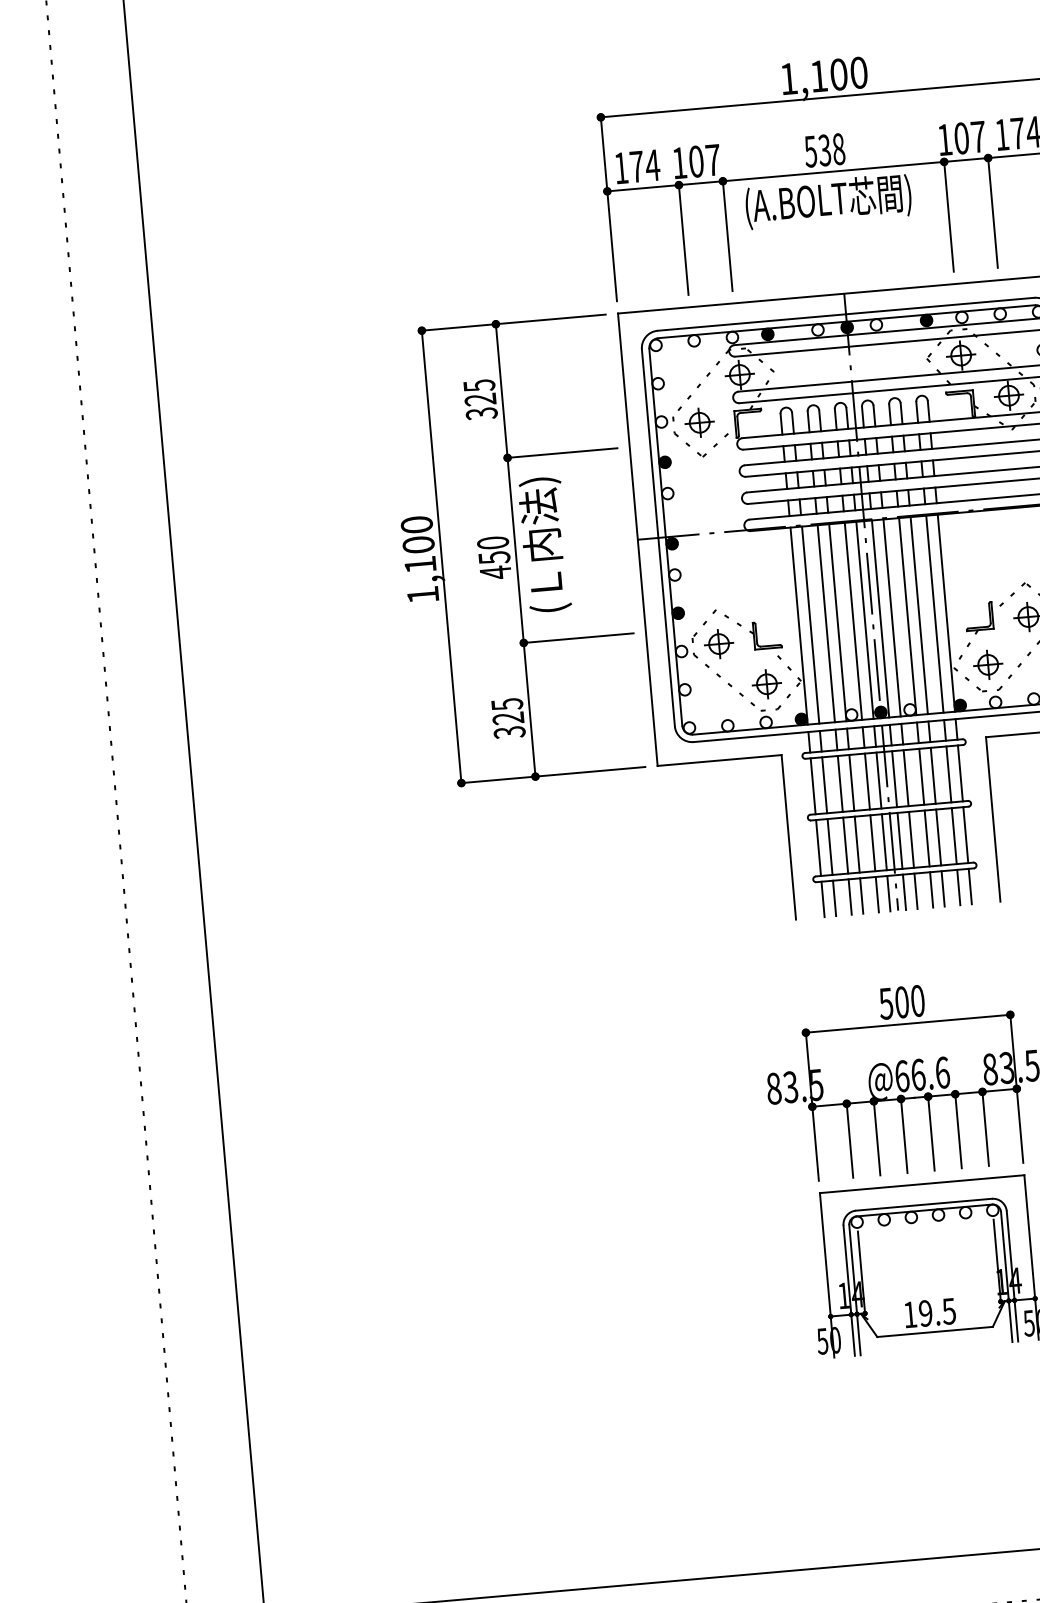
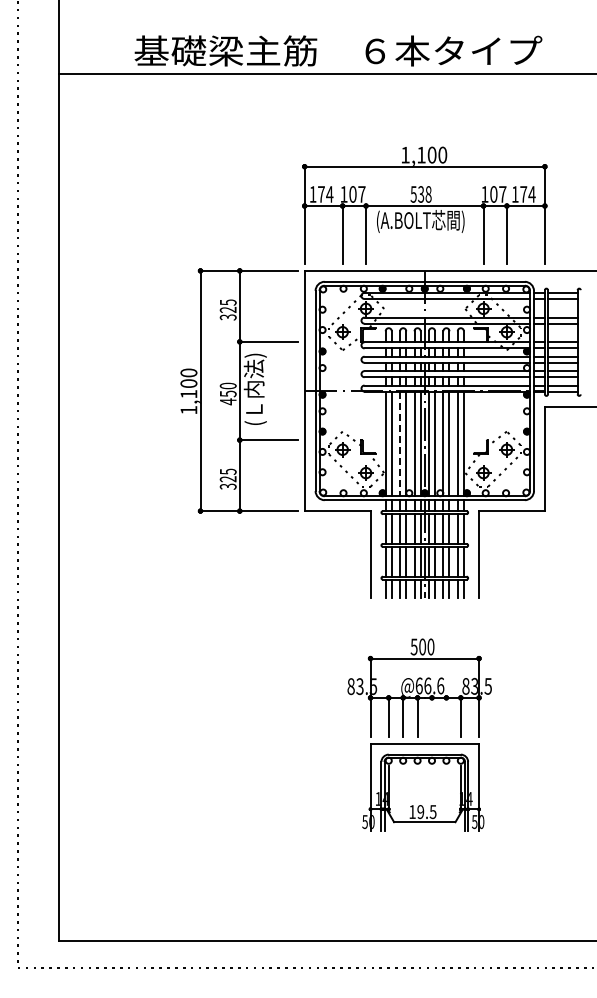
line: (827, 624) -> (400, 444), solid -> dashed
line: (958, 1131) -> (446, 717), removed
line: (932, 1133) -> (432, 717), removed

